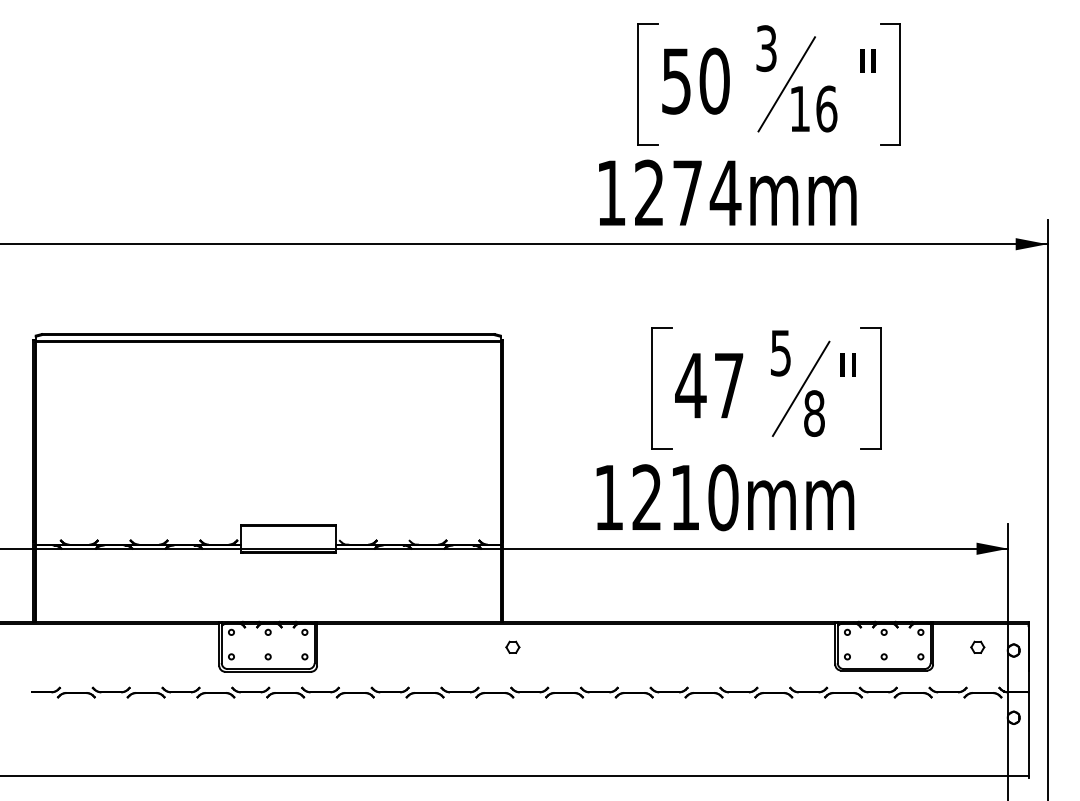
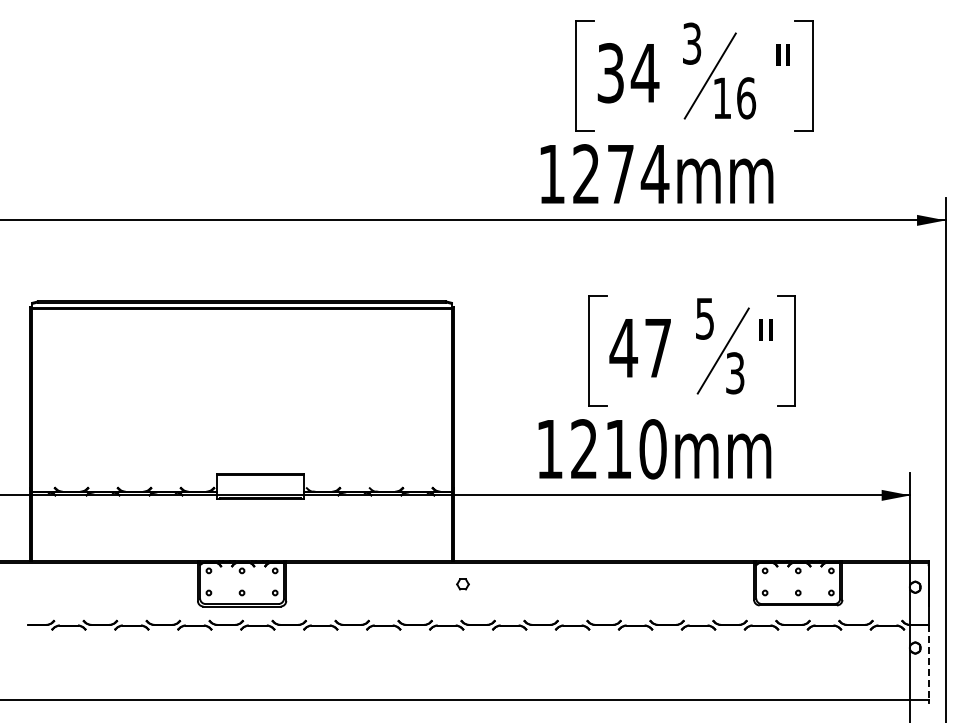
text: (696, 81) -> (628, 73), 50 -> 34
text: (814, 413) -> (735, 373), 8 -> 3
part: (977, 647) -> (882, 584), removed
line: (1028, 733) -> (928, 662), solid -> dashed

